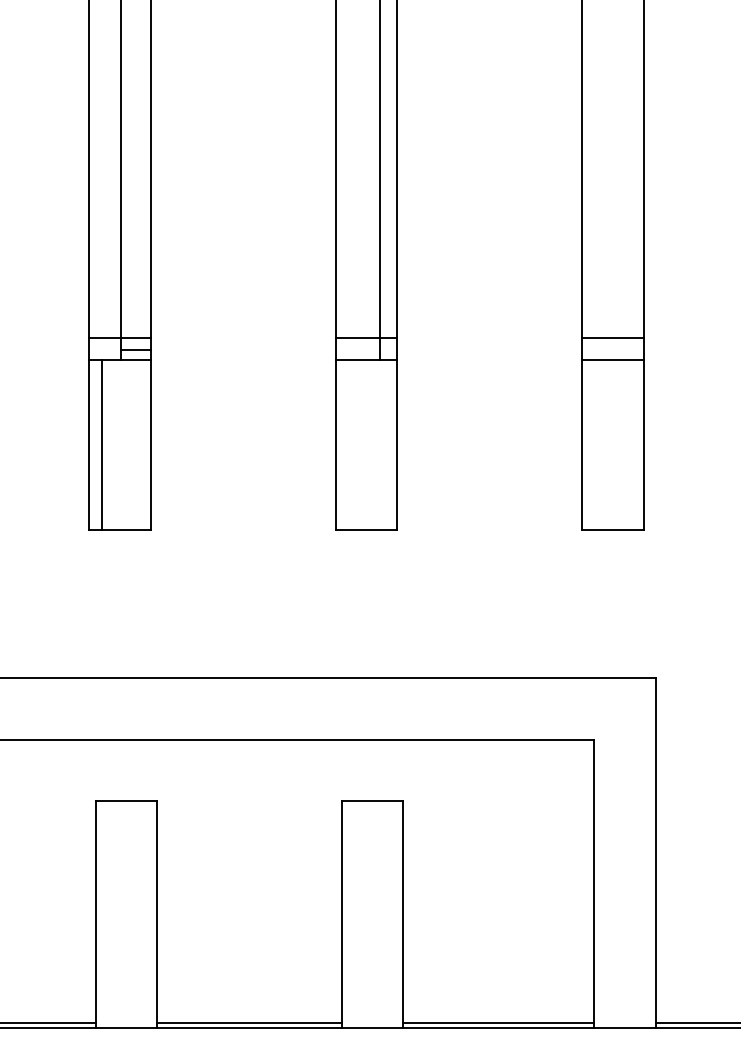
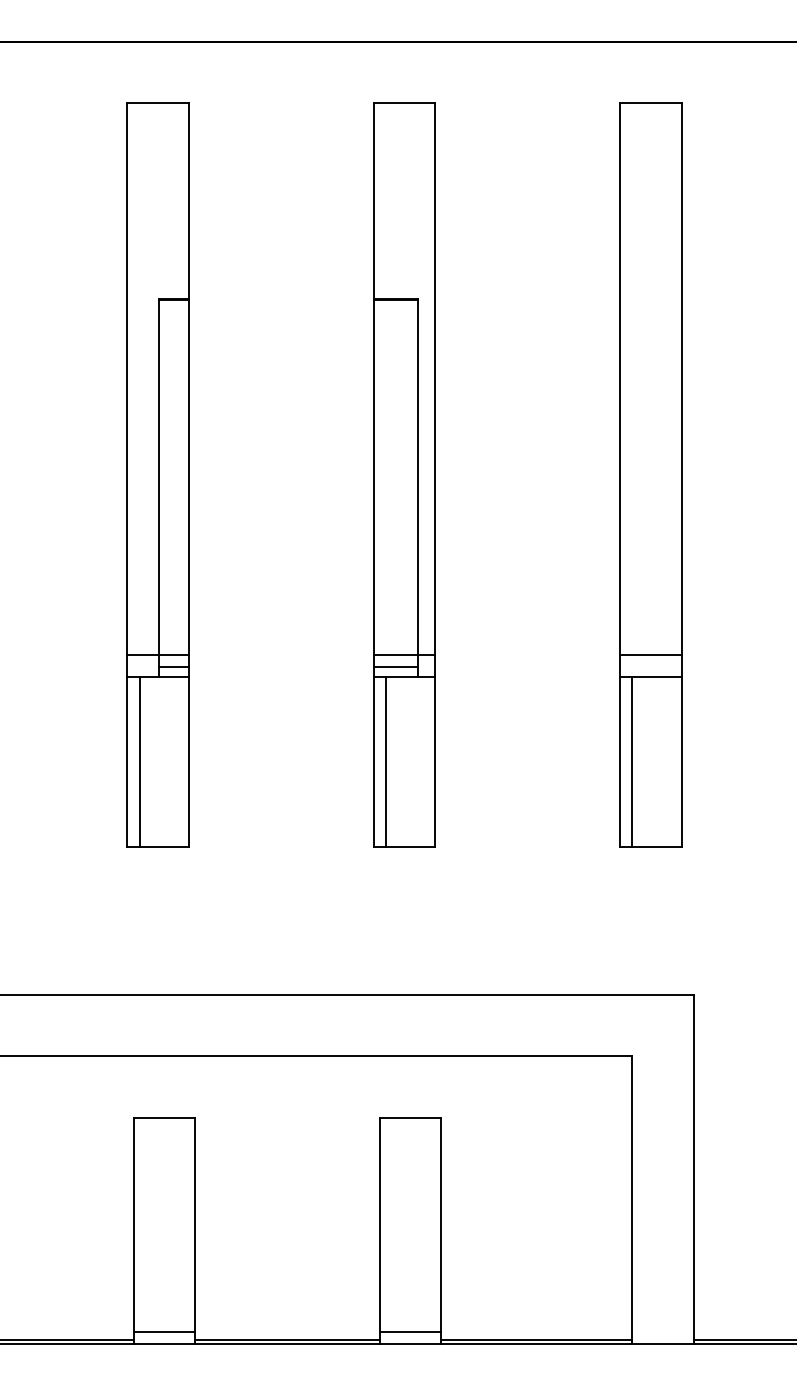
line: (357, 350) -> (395, 667), added
line: (348, 444) -> (386, 761), added
line: (594, 444) -> (632, 761), added
line: (126, 1015) -> (164, 1332), added
line: (372, 1015) -> (410, 1332), added

